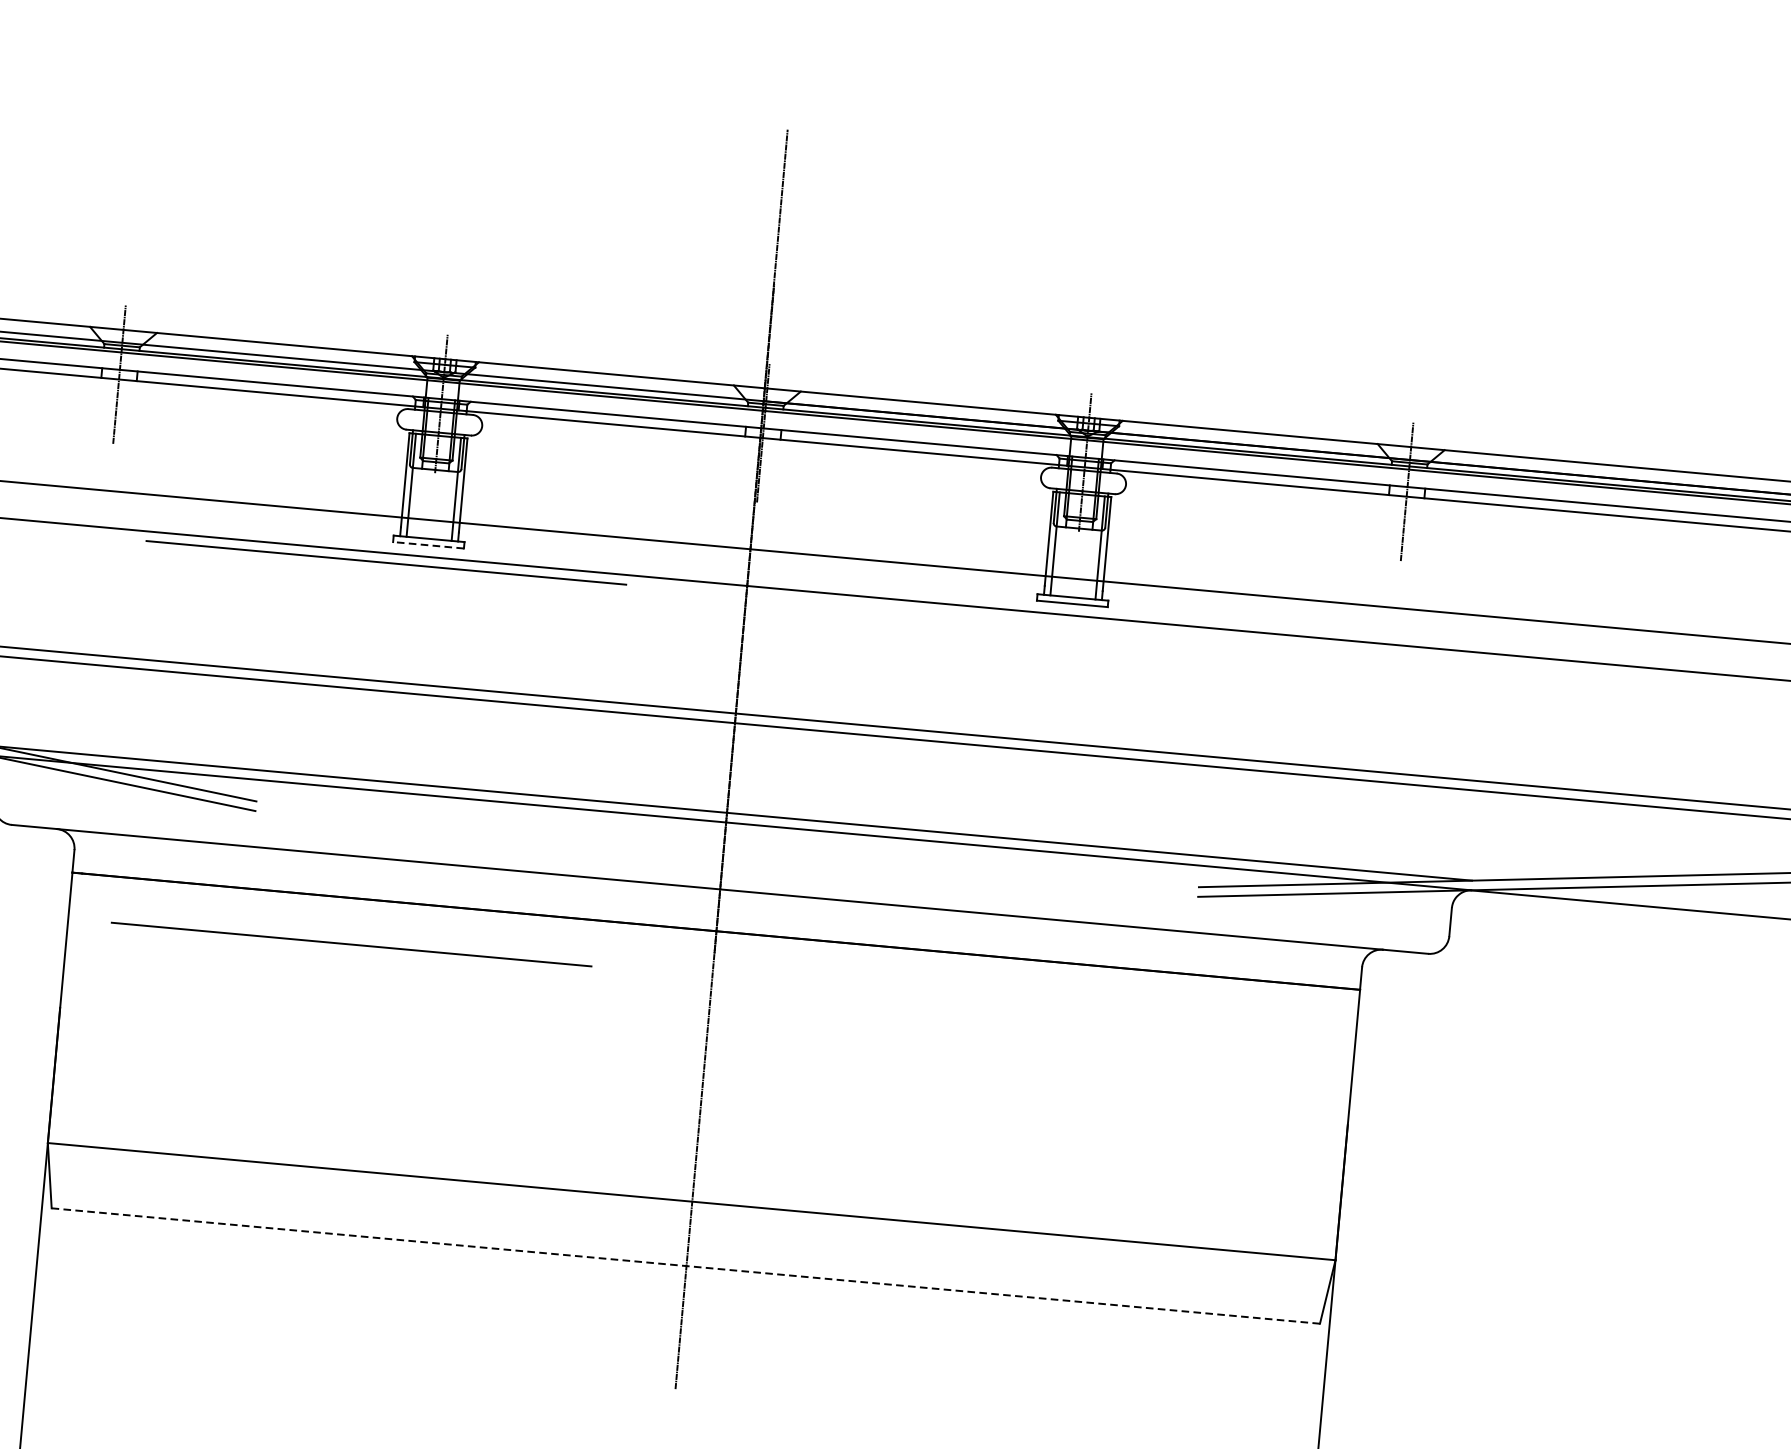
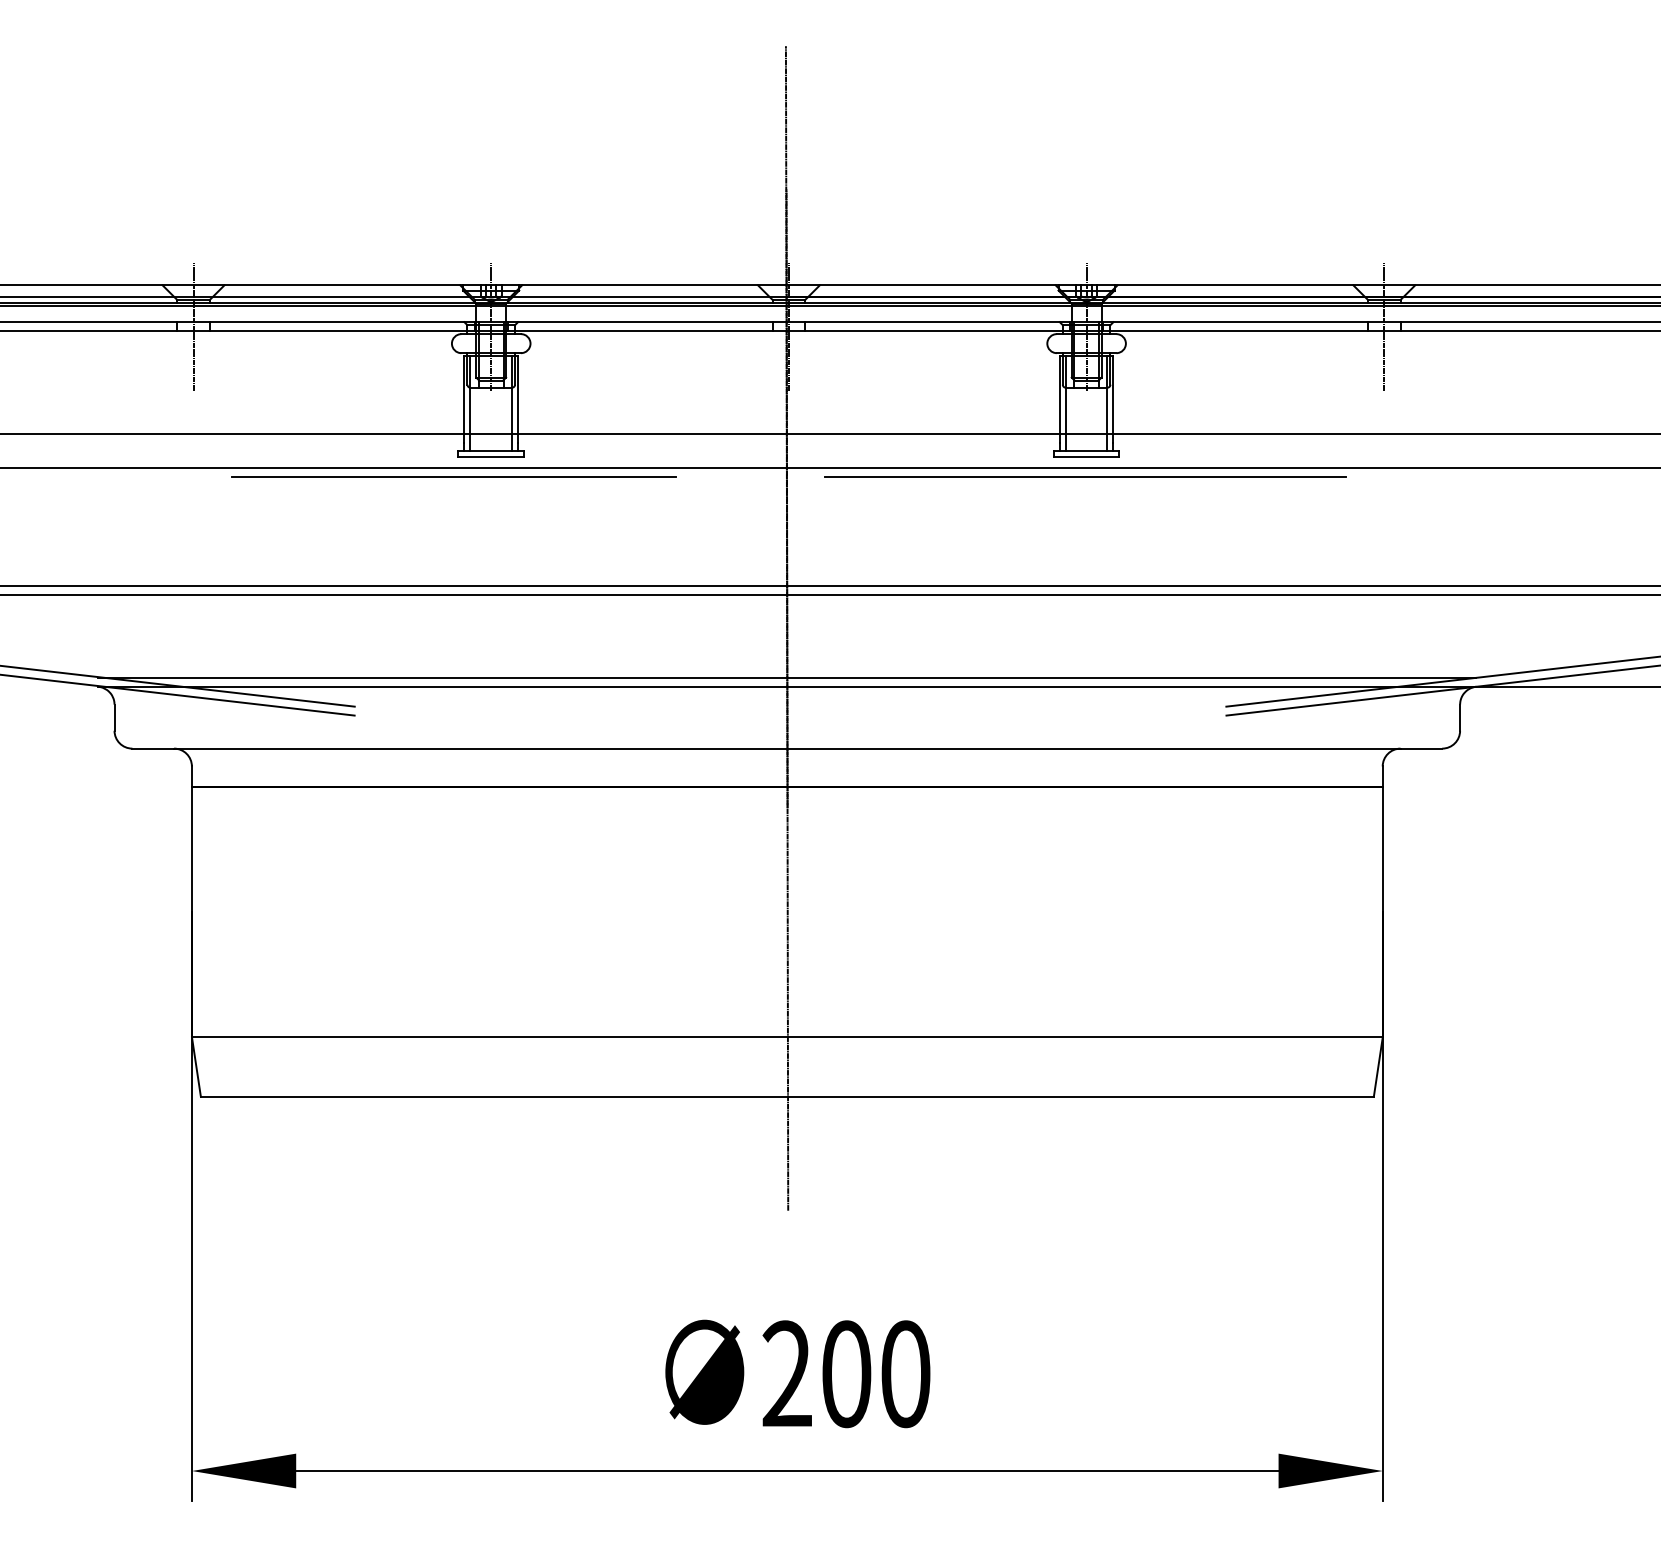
line: (428, 545) -> (491, 457), dashed -> solid
line: (1068, 625) -> (1084, 477), added
line: (351, 943) -> (453, 829), removed
line: (684, 1265) -> (786, 1096), dashed -> solid

